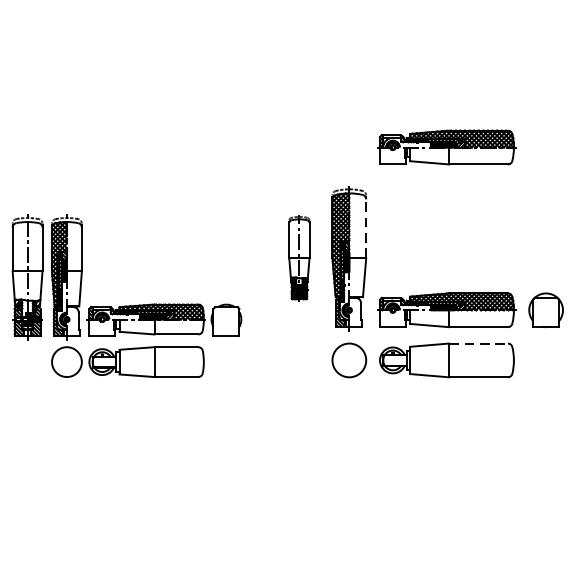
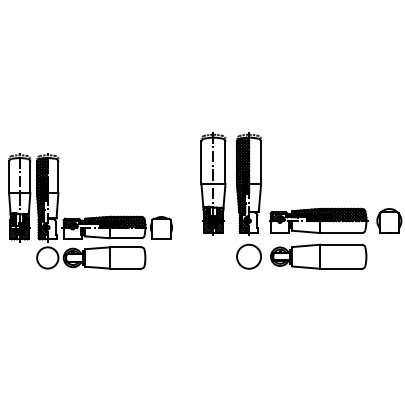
part: (446, 146) -> (318, 104), removed
line: (366, 228) -> (261, 162), dashed -> solid
part: (299, 257) -> (213, 183), size x1.67
line: (478, 343) -> (341, 244), dashed -> solid

